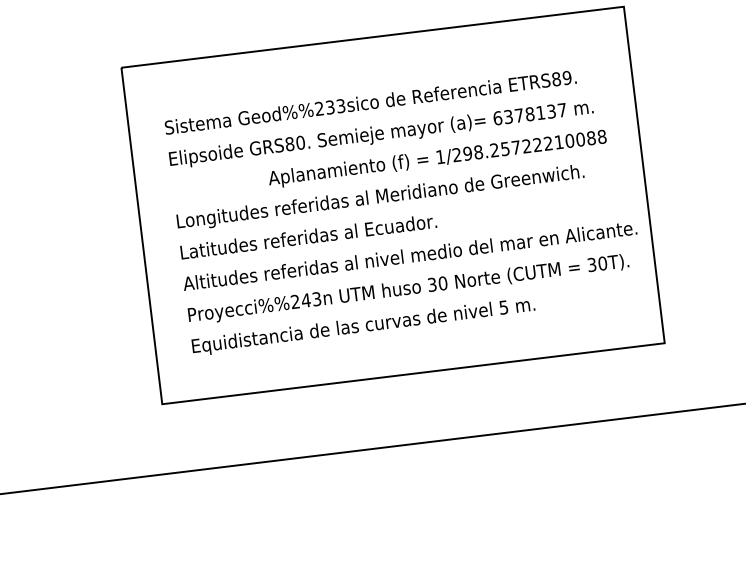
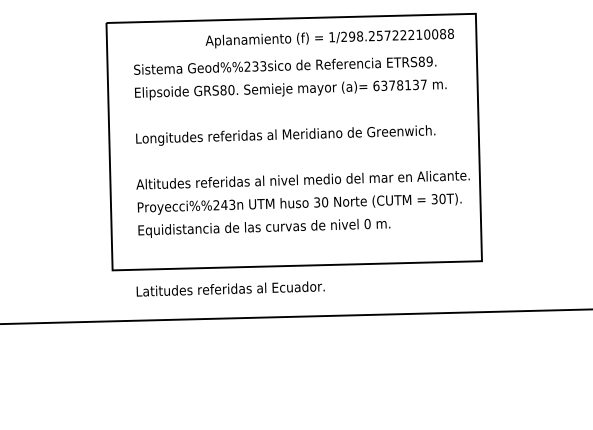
text: (437, 159) -> (329, 38), moved
text: (308, 236) -> (230, 288), moved
text: (503, 306) -> (367, 223), 5 -> 0

